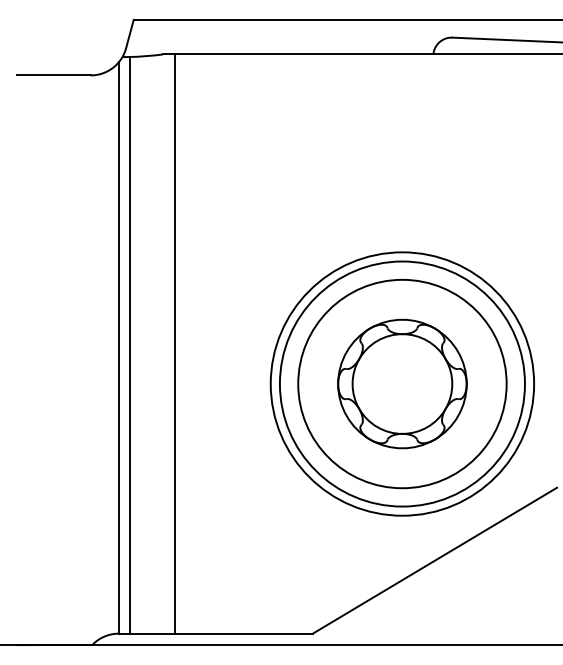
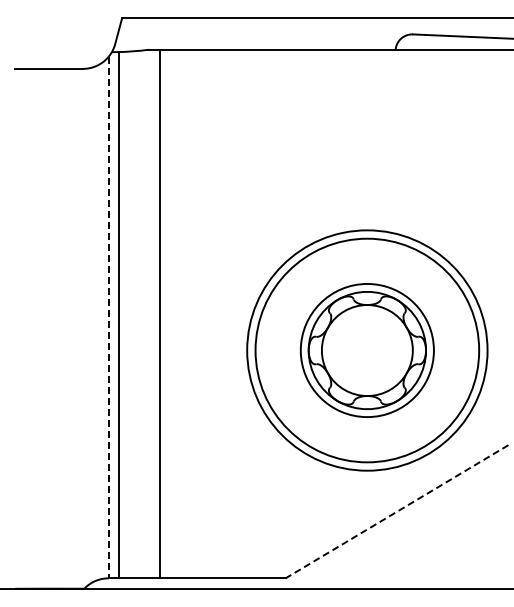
line: (118, 347) -> (108, 317), solid -> dashed
circle: (402, 384) -> (367, 350), size x0.7
line: (435, 560) -> (397, 511), solid -> dashed

